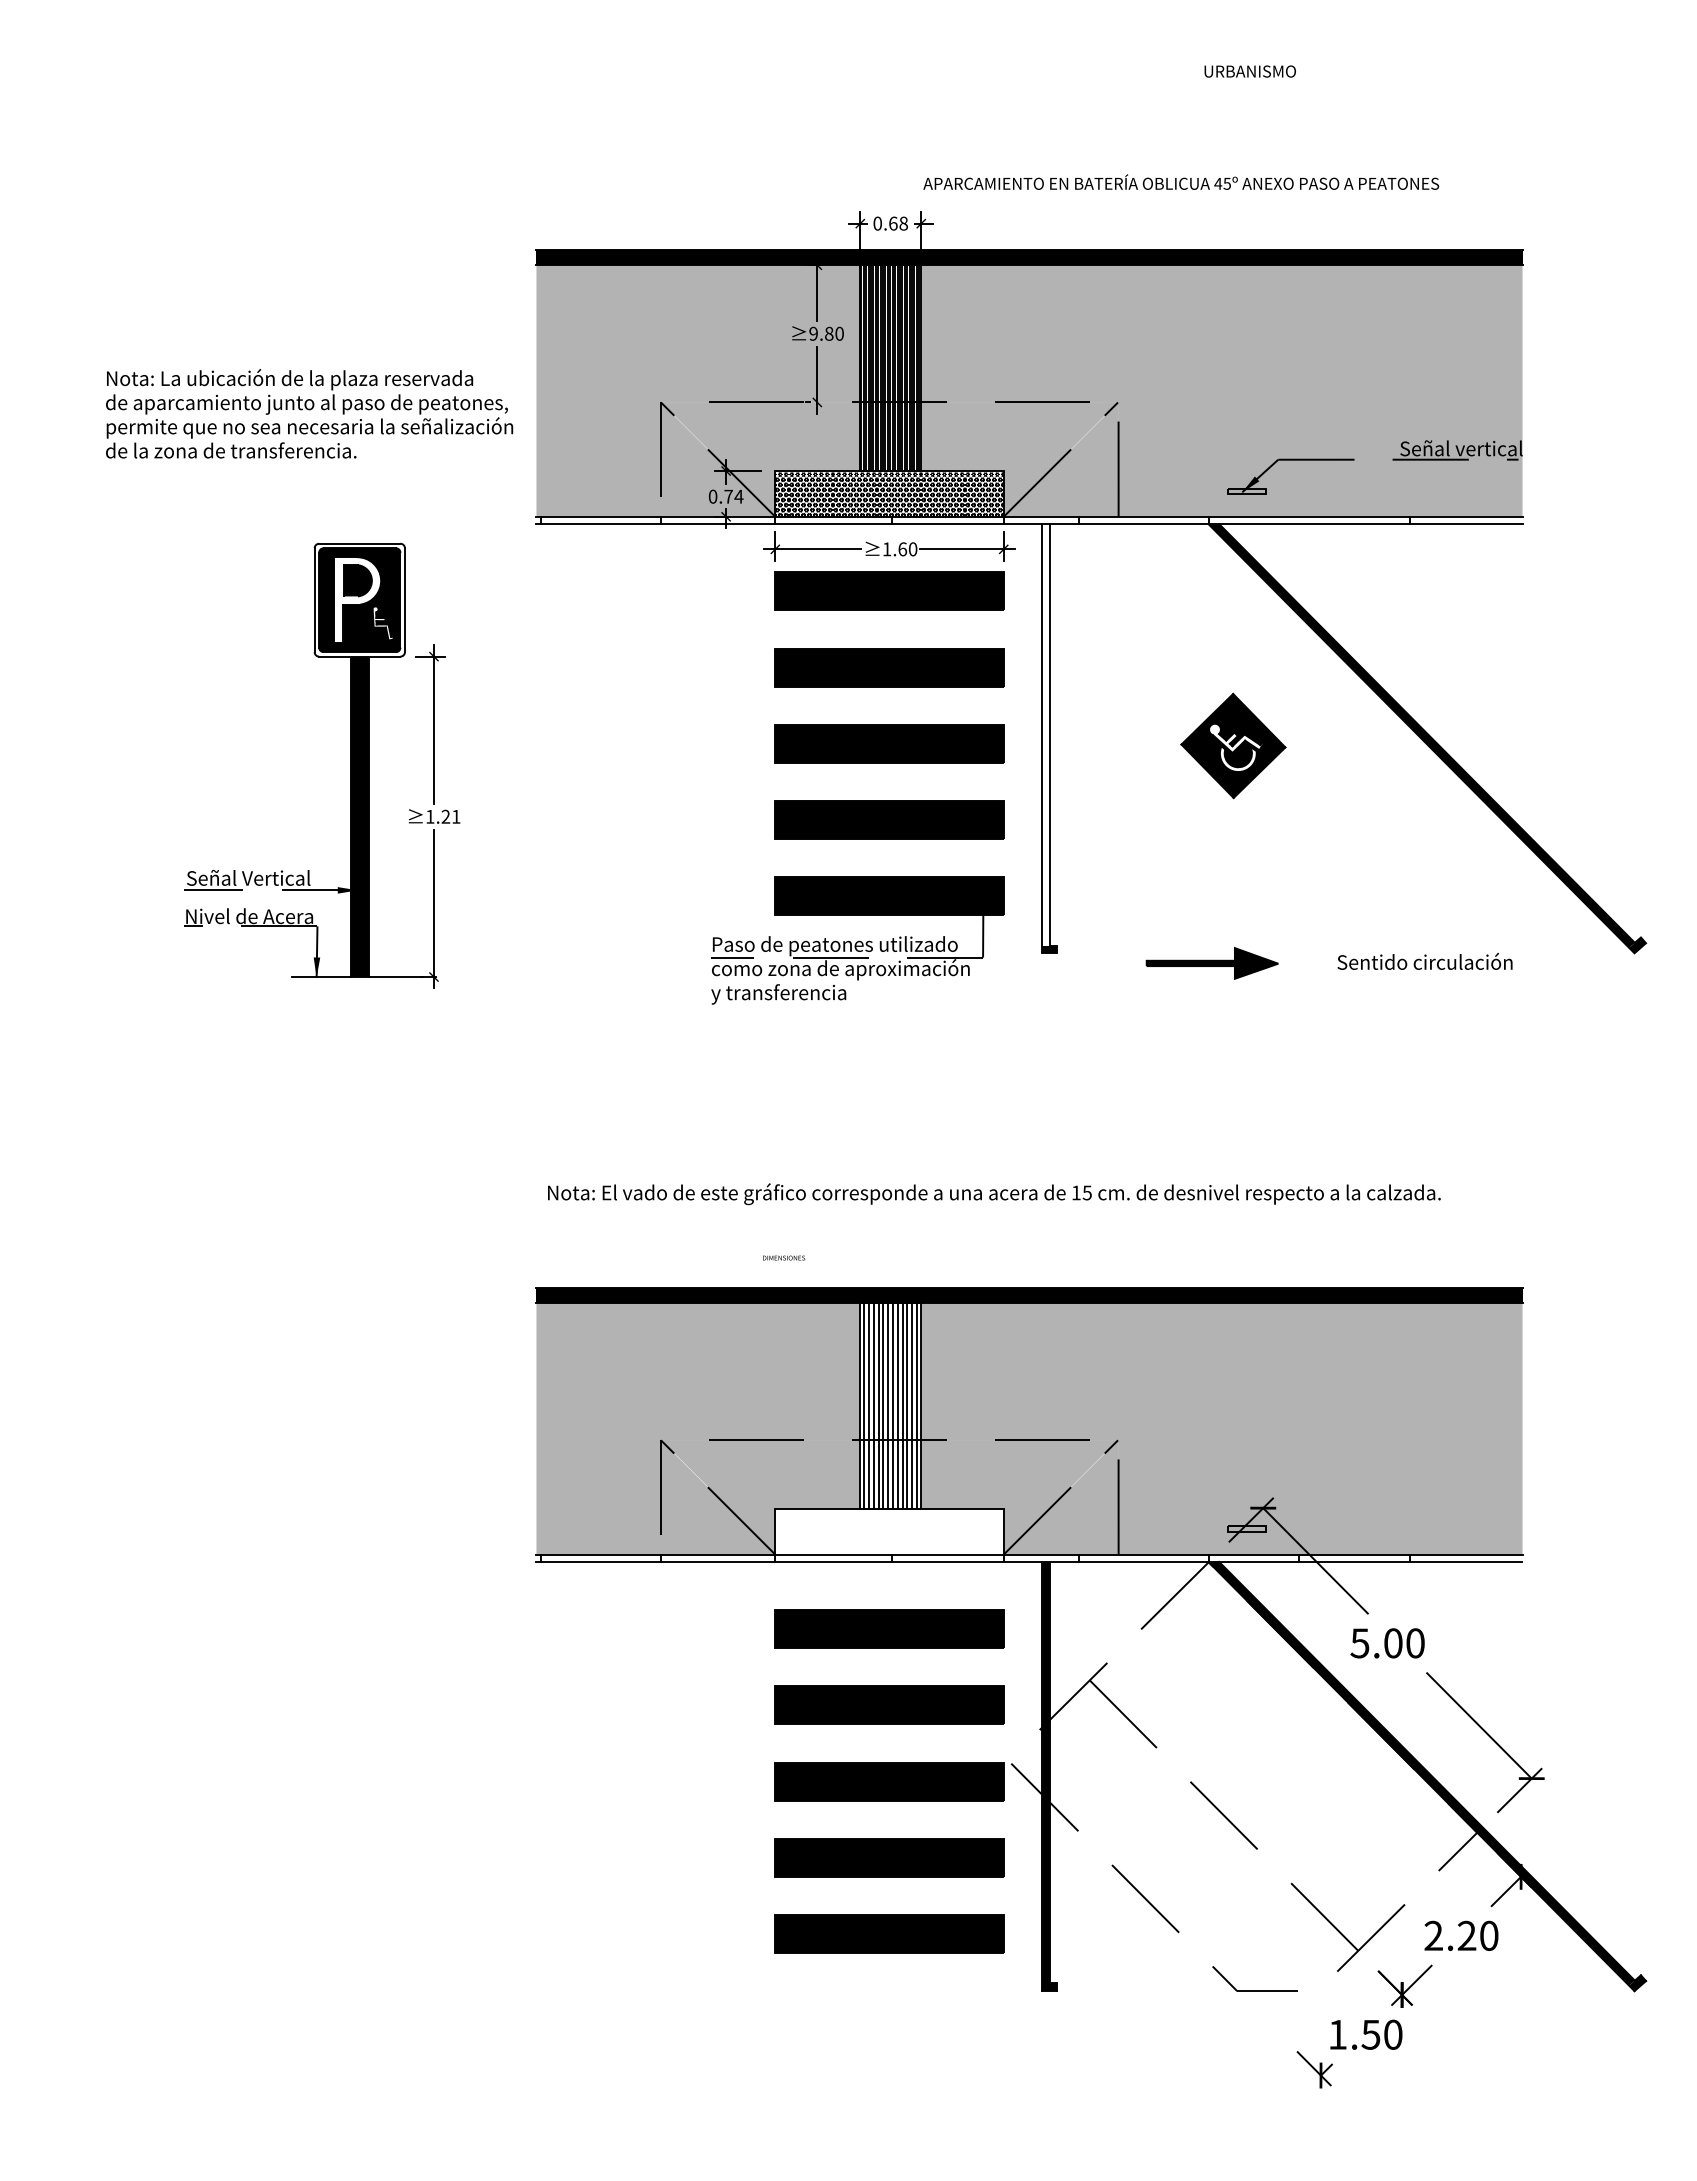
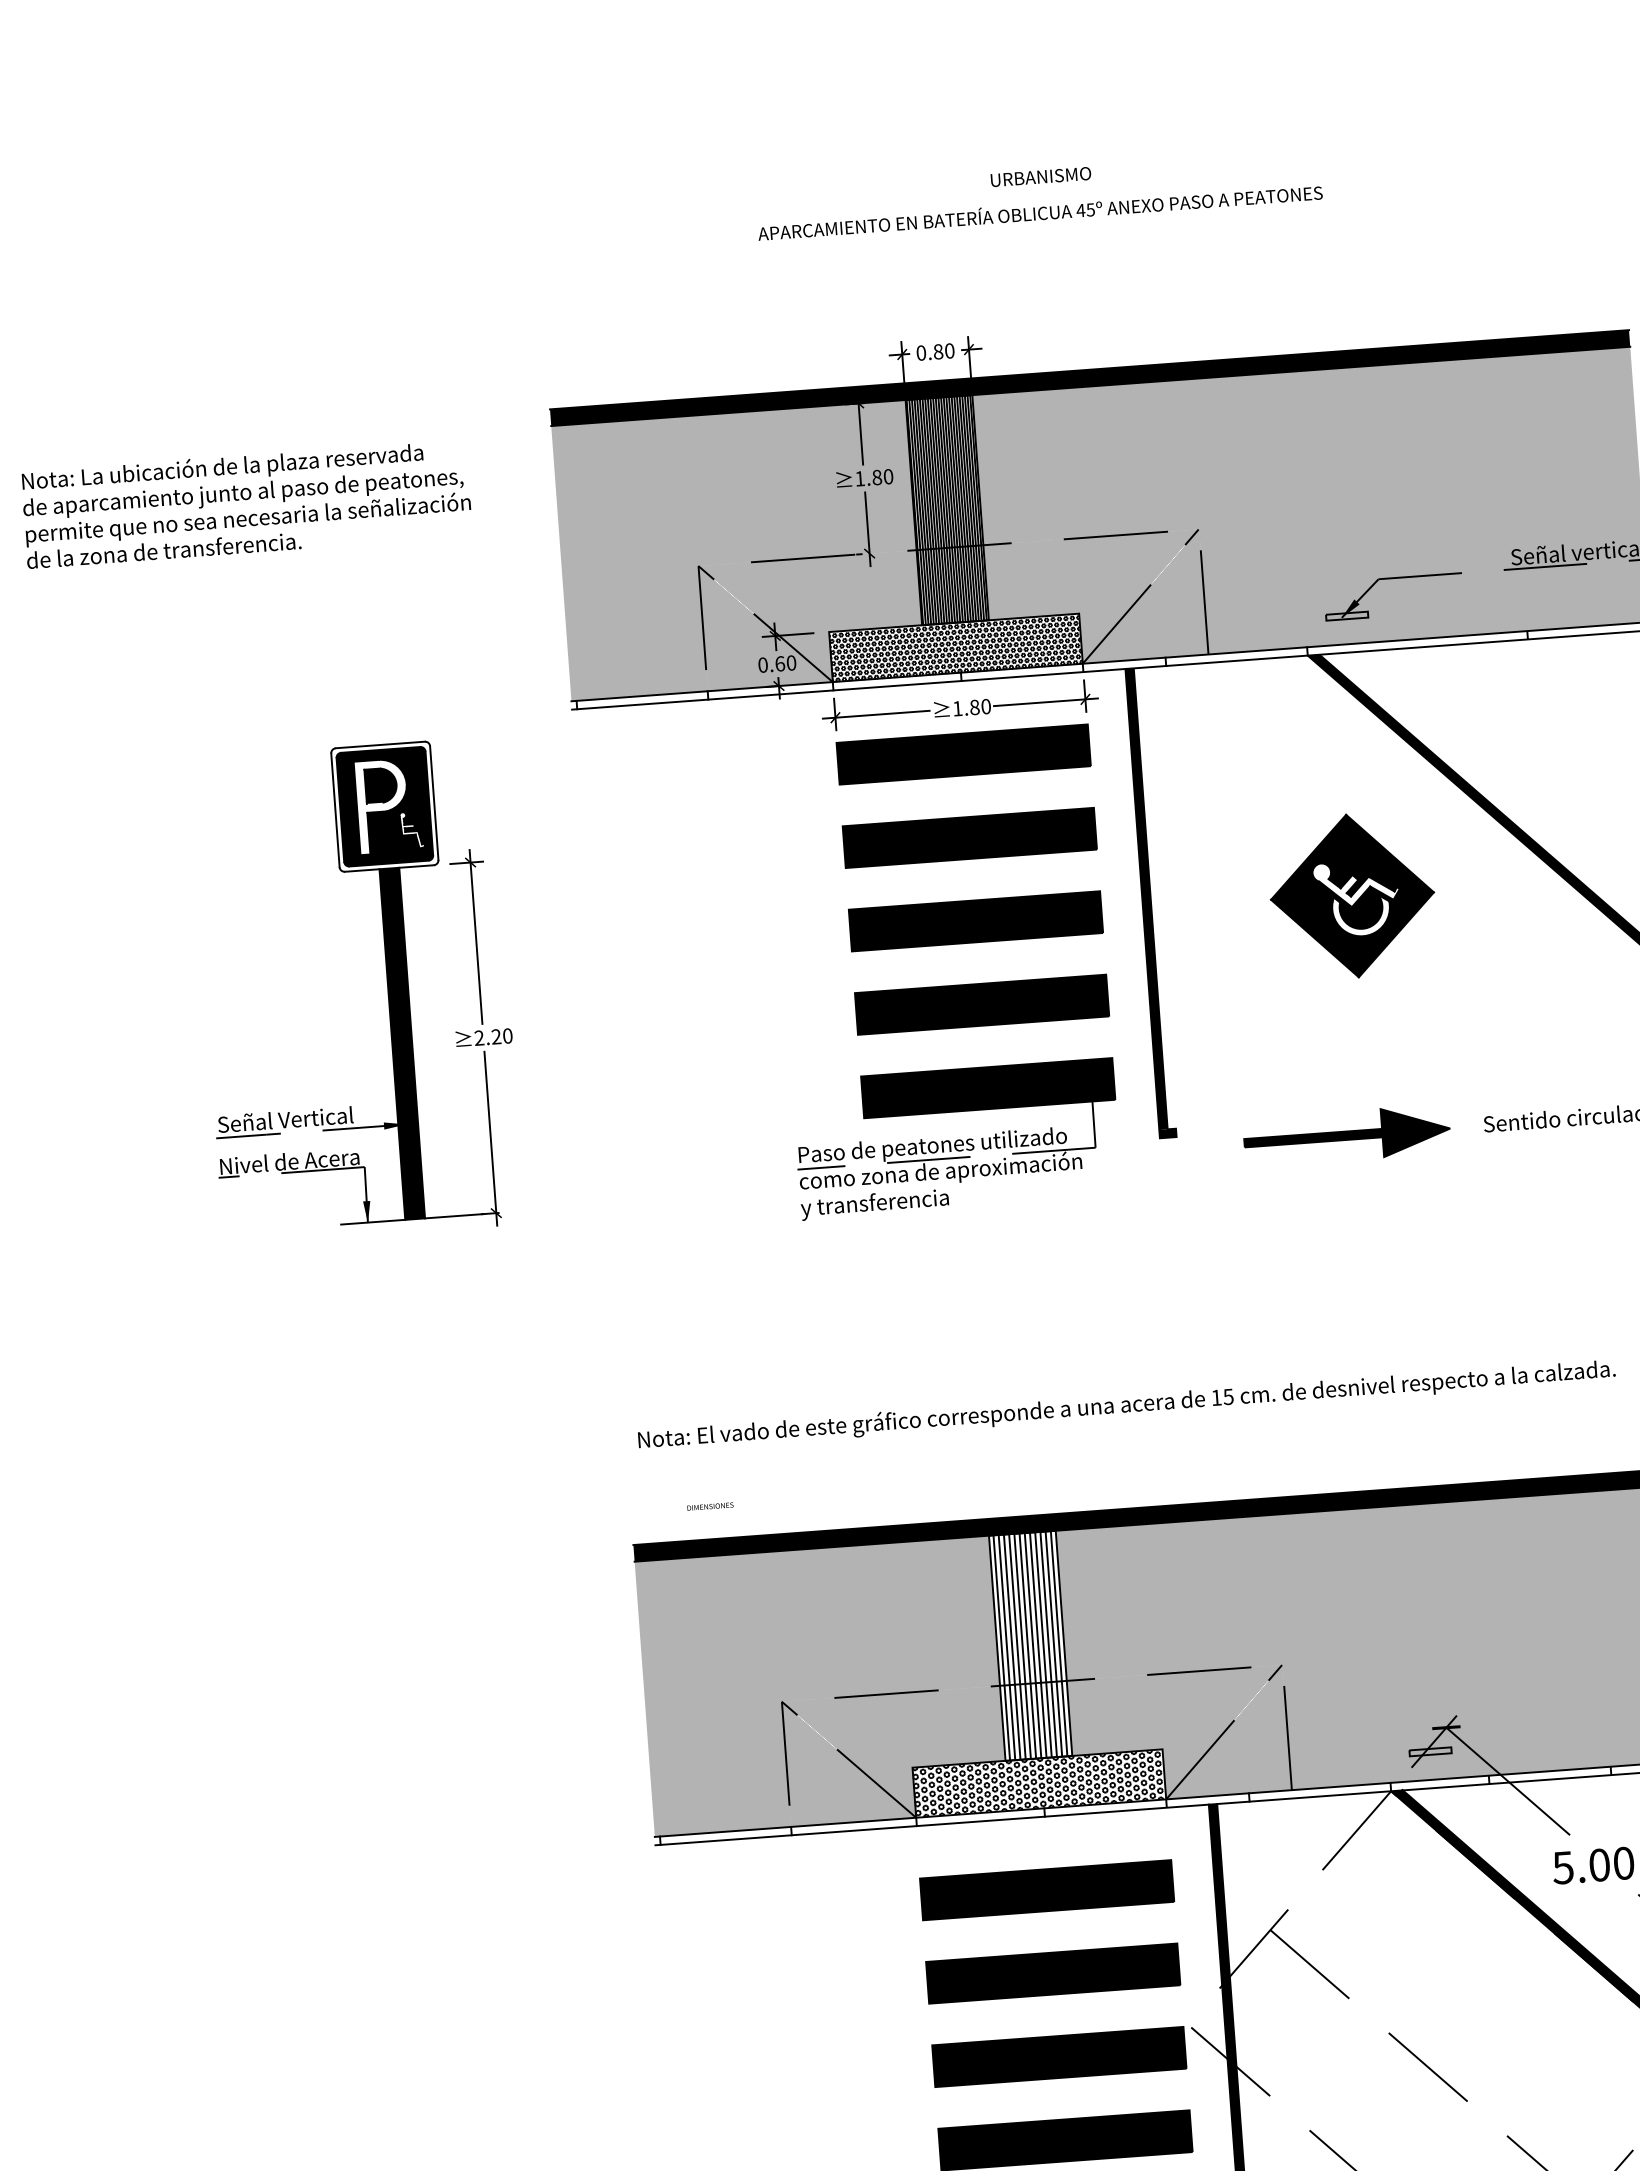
text: (1249, 71) -> (1040, 176), moved
text: (1181, 181) -> (1040, 211), moved
text: (898, 223) -> (944, 351), 0.68 -> 0.80
text: (813, 333) -> (859, 478), 9.80 -> 1.80
text: (309, 413) -> (246, 503), moved
text: (733, 496) -> (785, 663), 0.74 -> 0.60
text: (902, 549) -> (974, 707), 1.60 -> 1.80
fill: (1045, 734) -> (1145, 898), added
part: (1233, 745) -> (1352, 895), size x1.43
text: (443, 816) -> (493, 1036), 1.21 -> 2.20
part: (1211, 963) -> (1346, 1135), size x1.43
text: (784, 1257) -> (710, 1505), moved
hatch: (889, 1531) -> (1039, 1783), added

